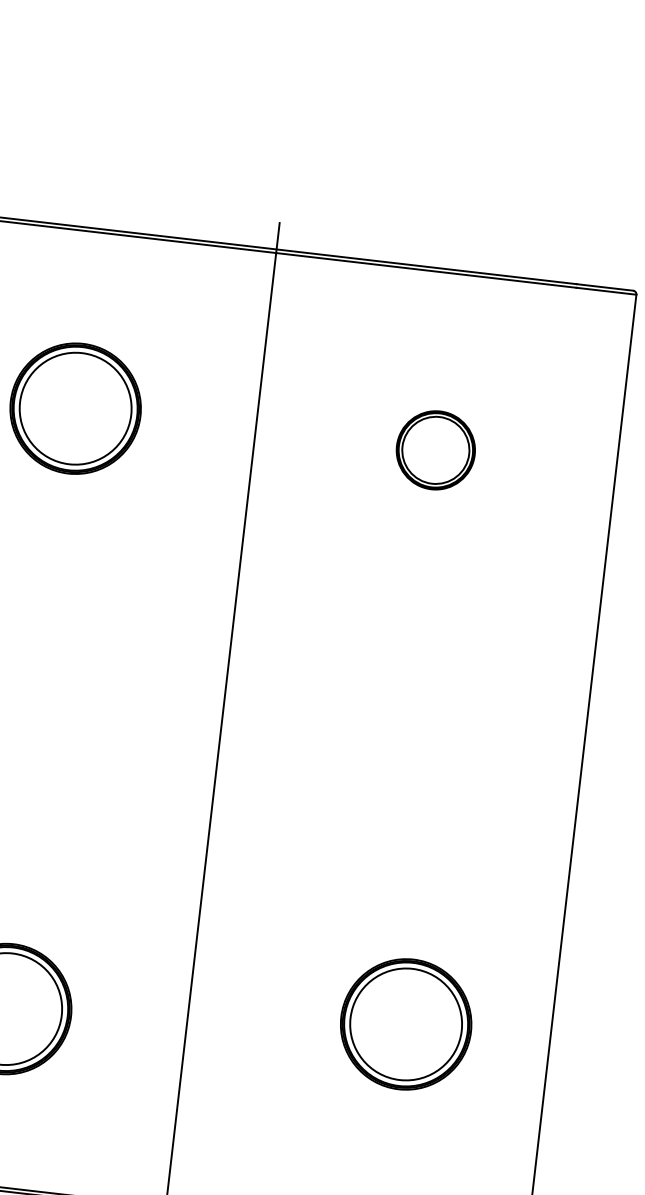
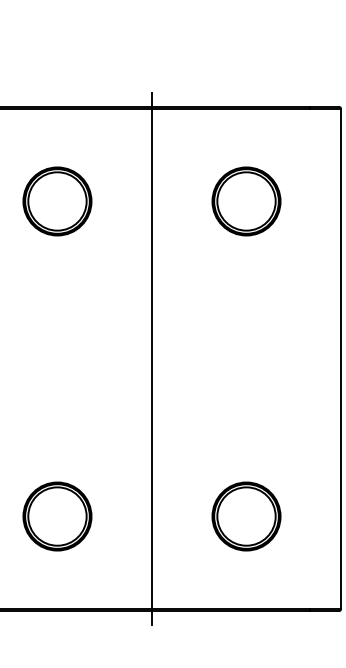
part: (435, 450) -> (246, 201), size x1.67
part: (406, 1024) -> (246, 516), moved

